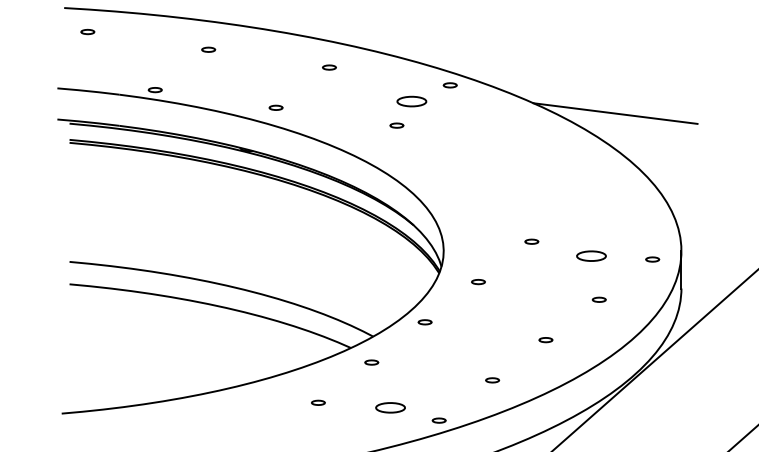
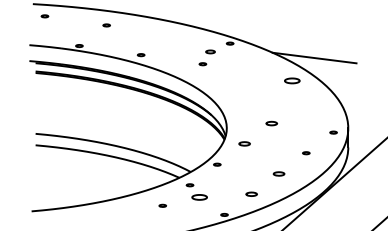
part: (329, 67) -> (168, 34), removed
part: (411, 100) -> (210, 51), size x0.6
part: (531, 241) -> (271, 123), size x1.6
part: (591, 255) -> (292, 80), moved
part: (478, 282) -> (244, 144), size x1.6
part: (544, 339) -> (278, 173), size x1.6
part: (492, 380) -> (251, 194), size x1.6
part: (390, 408) -> (199, 197), moved

